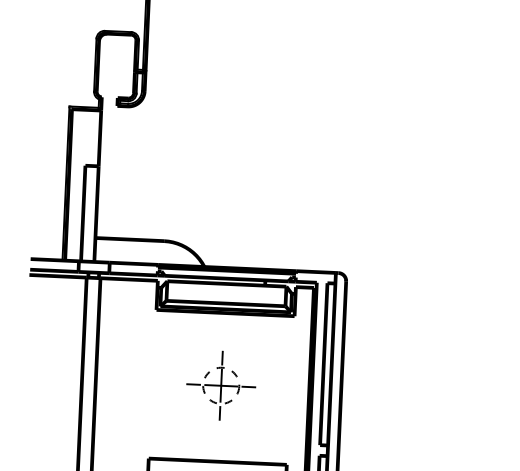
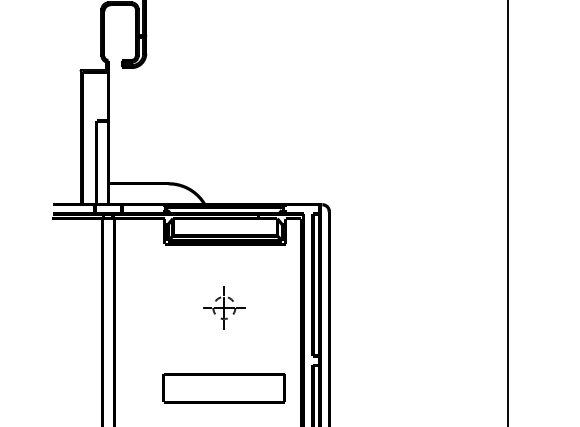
part: (221, 385) -> (224, 307), size x0.7

